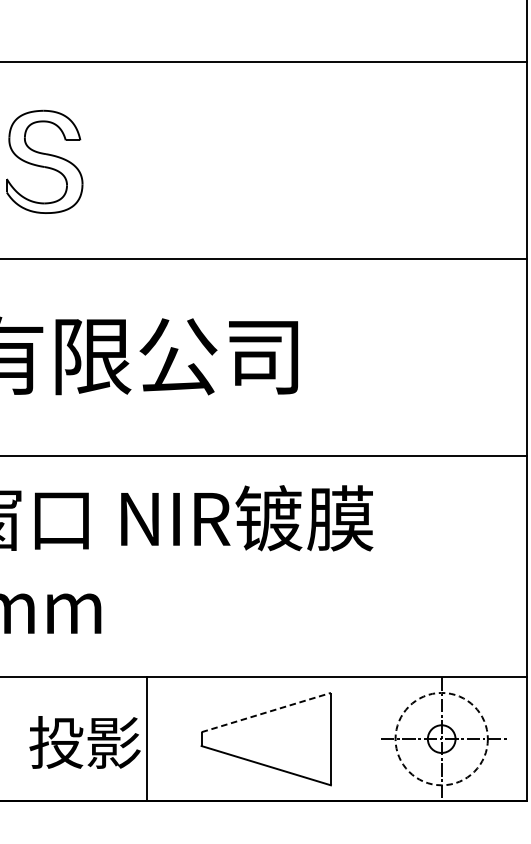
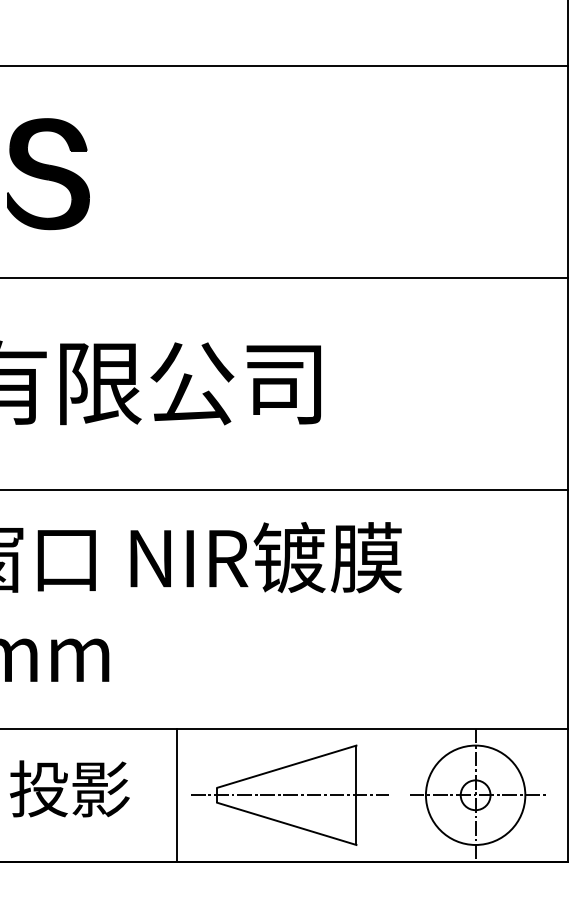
fill: (44, 162) -> (48, 174), added
line: (265, 712) -> (286, 766), dashed -> solid
line: (147, 738) -> (177, 794), moved
circle: (441, 738) -> (475, 794), dashed -> solid
line: (269, 739) -> (290, 795), added
text: (84, 742) -> (69, 788), moved

